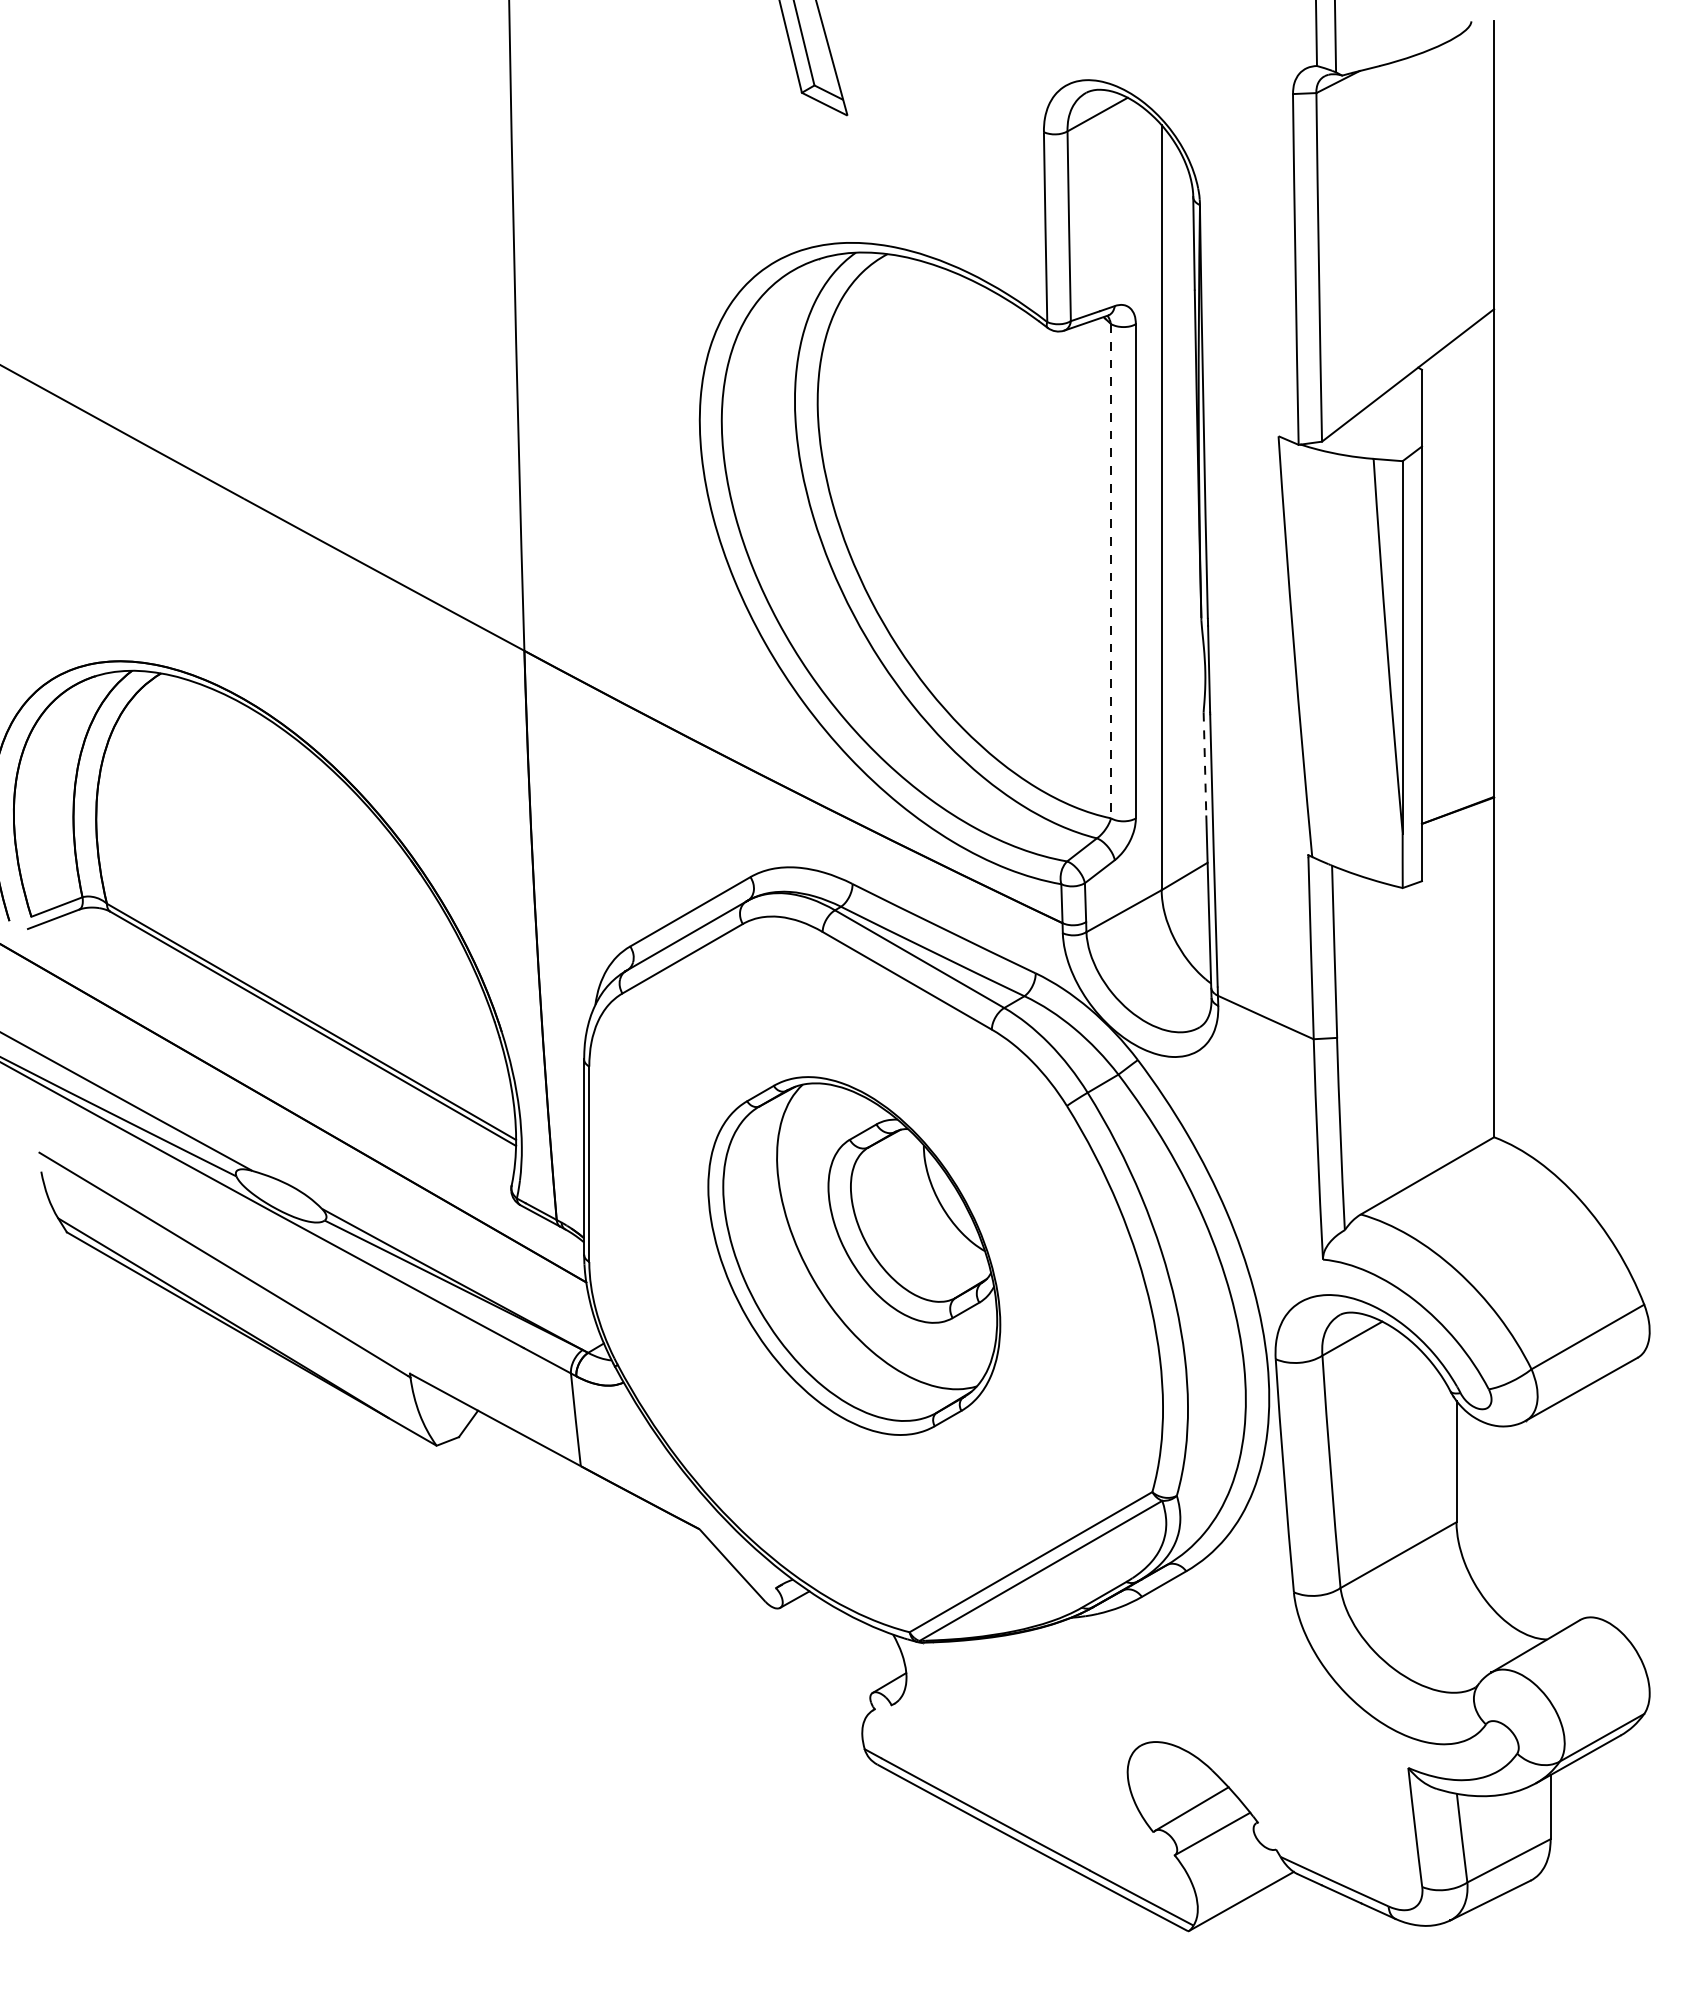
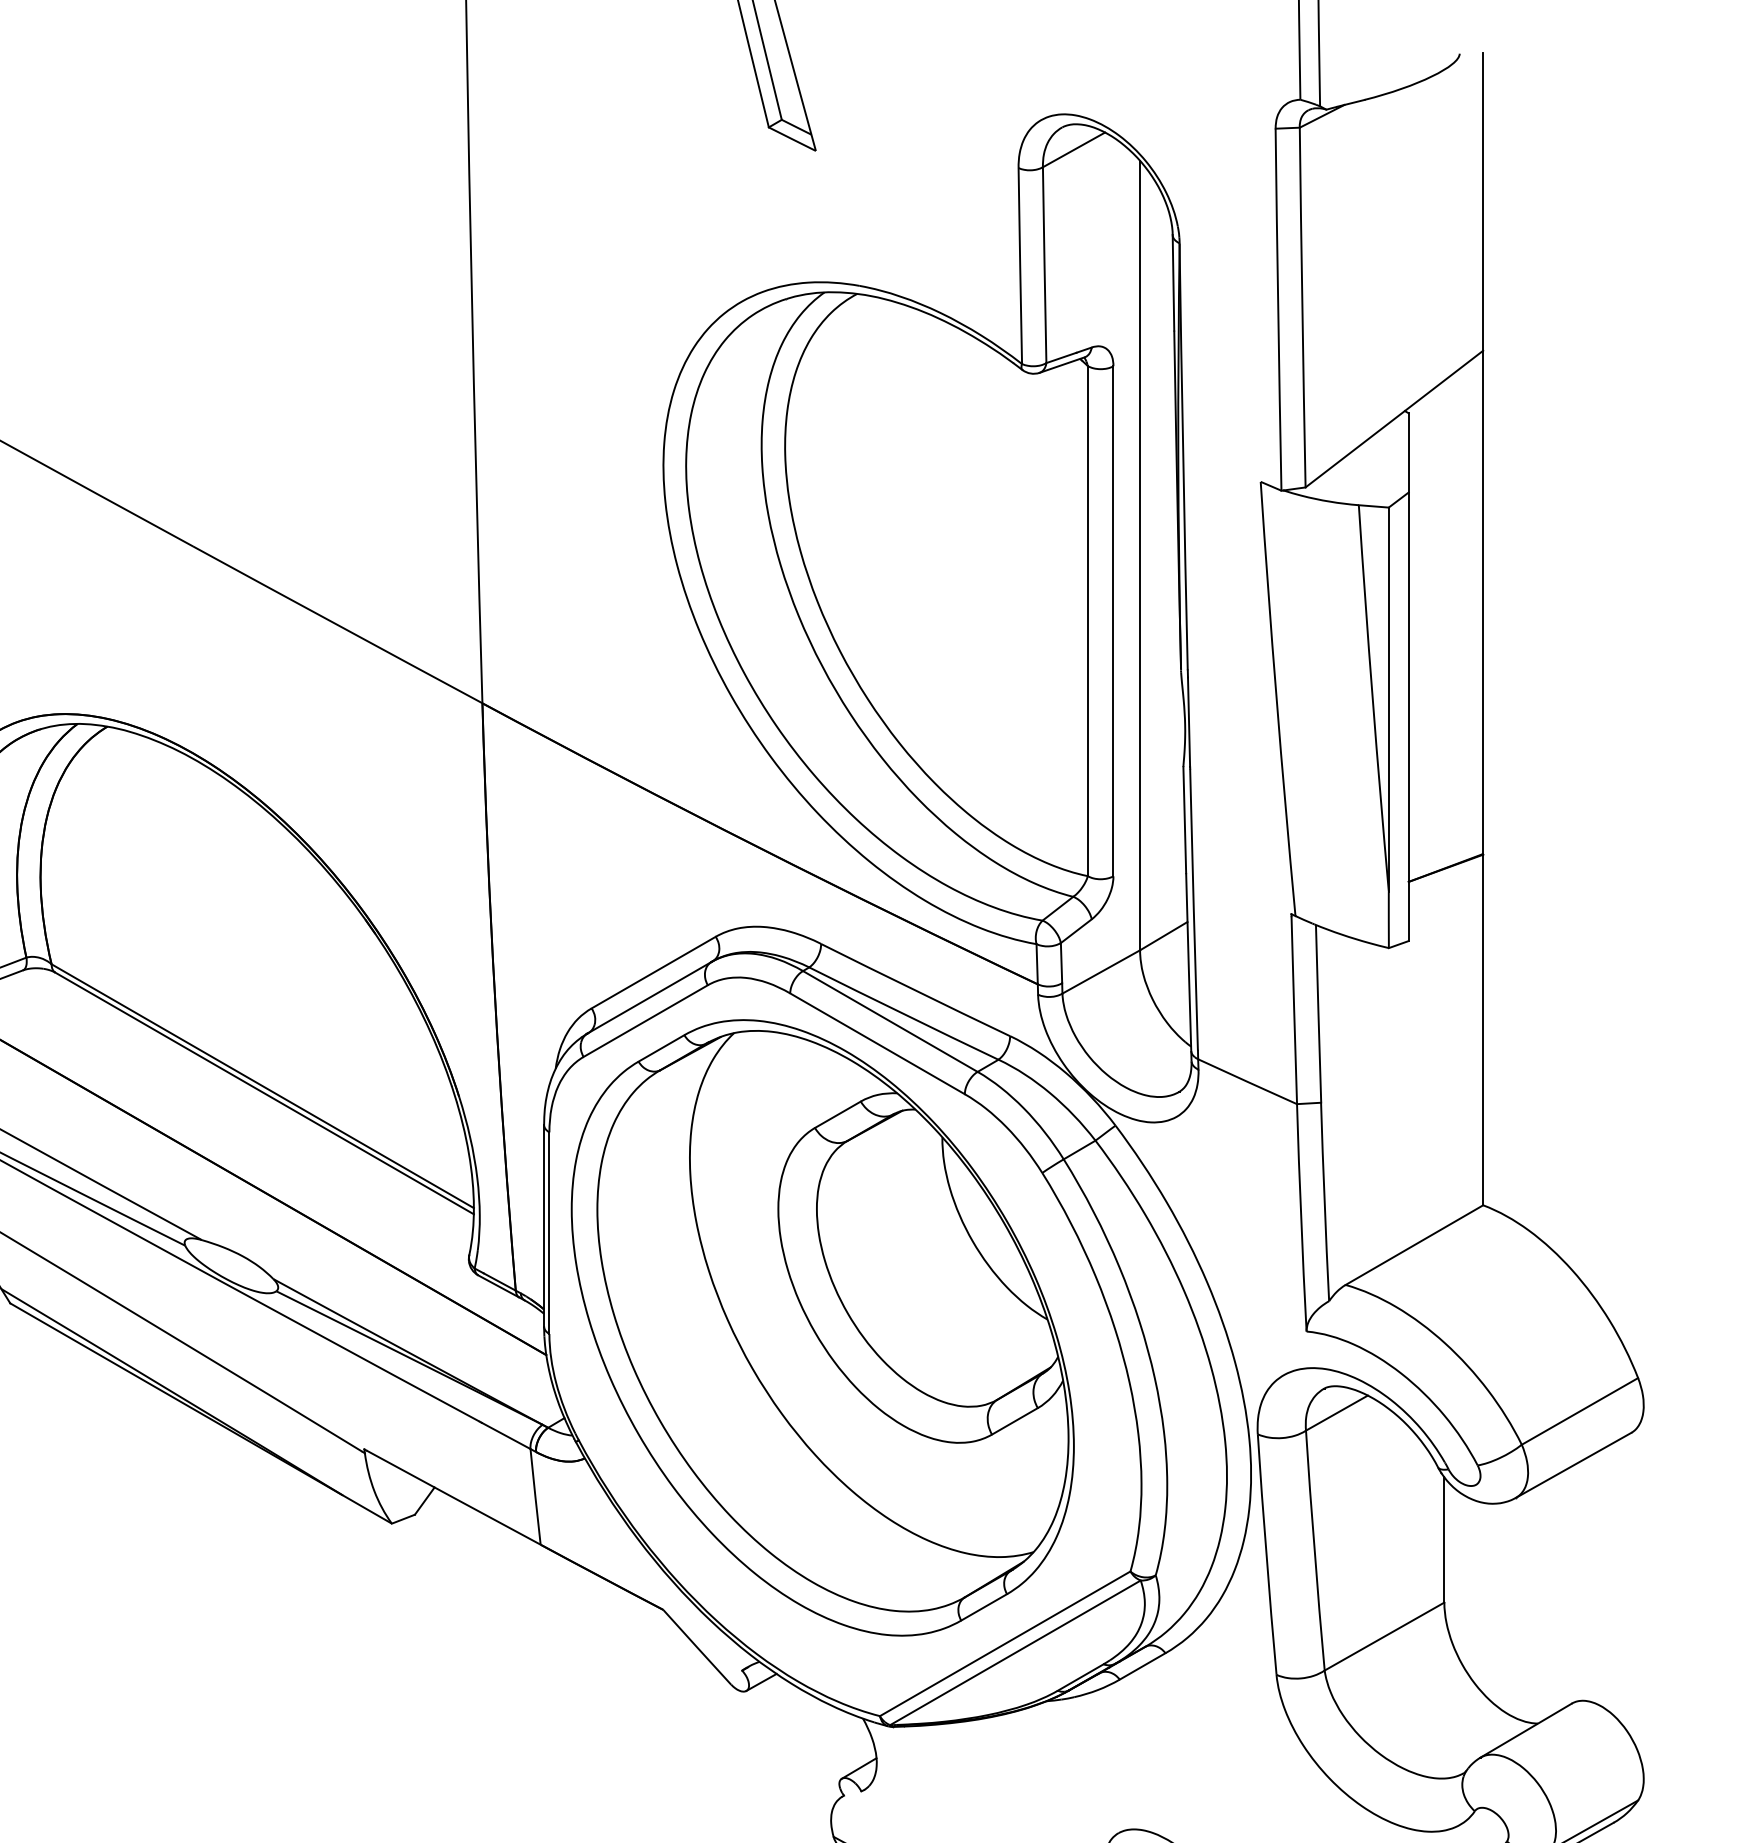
line: (1111, 571) -> (1088, 621), dashed -> solid
line: (1204, 764) -> (1184, 820), dashed -> solid
part: (854, 1255) -> (823, 1327), size x1.67

